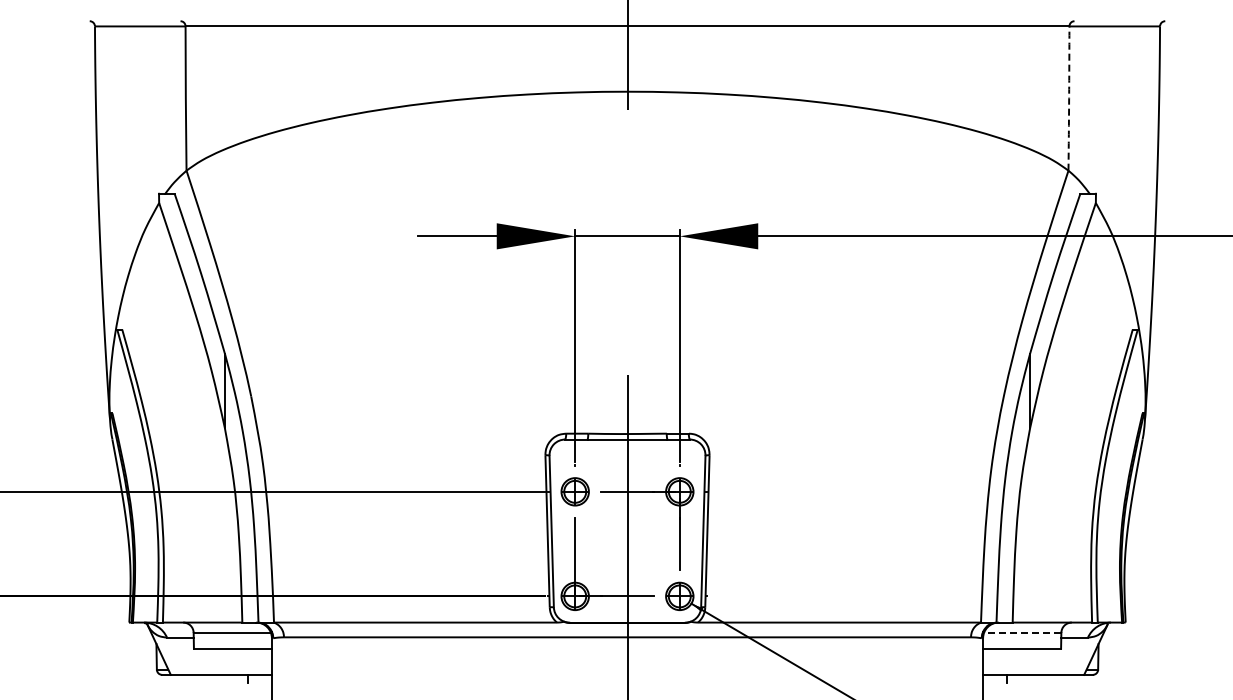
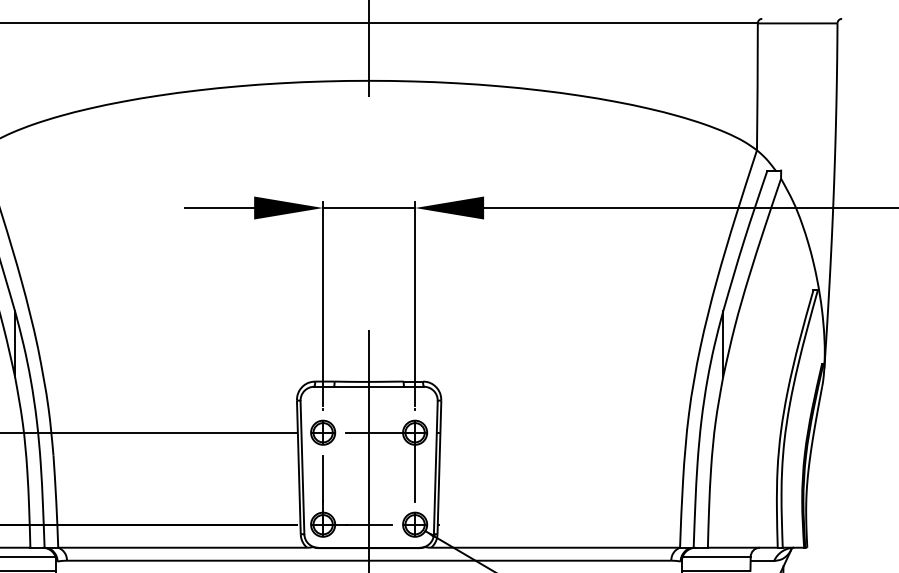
arc: (1069, 98) -> (757, 86), dashed -> solid
line: (1022, 632) -> (716, 556), dashed -> solid

